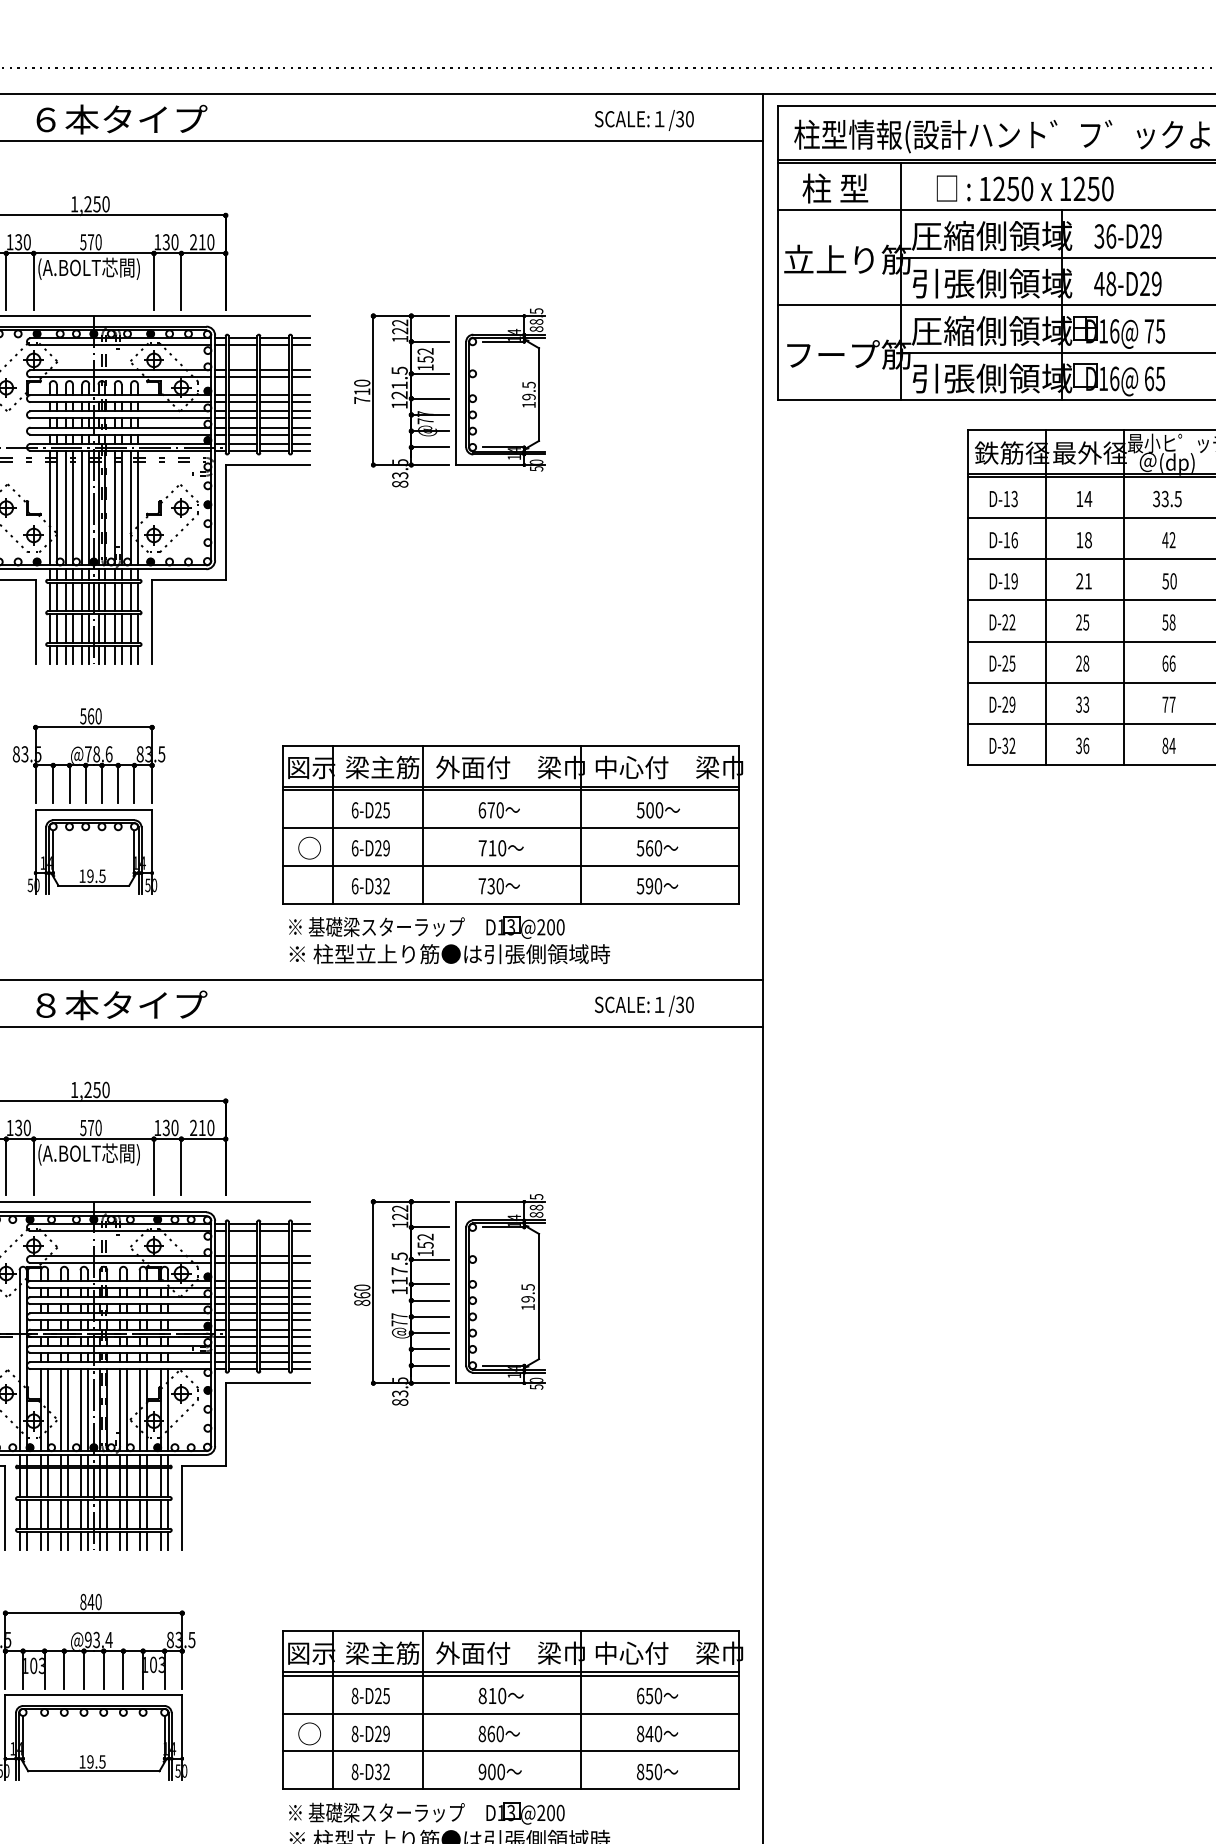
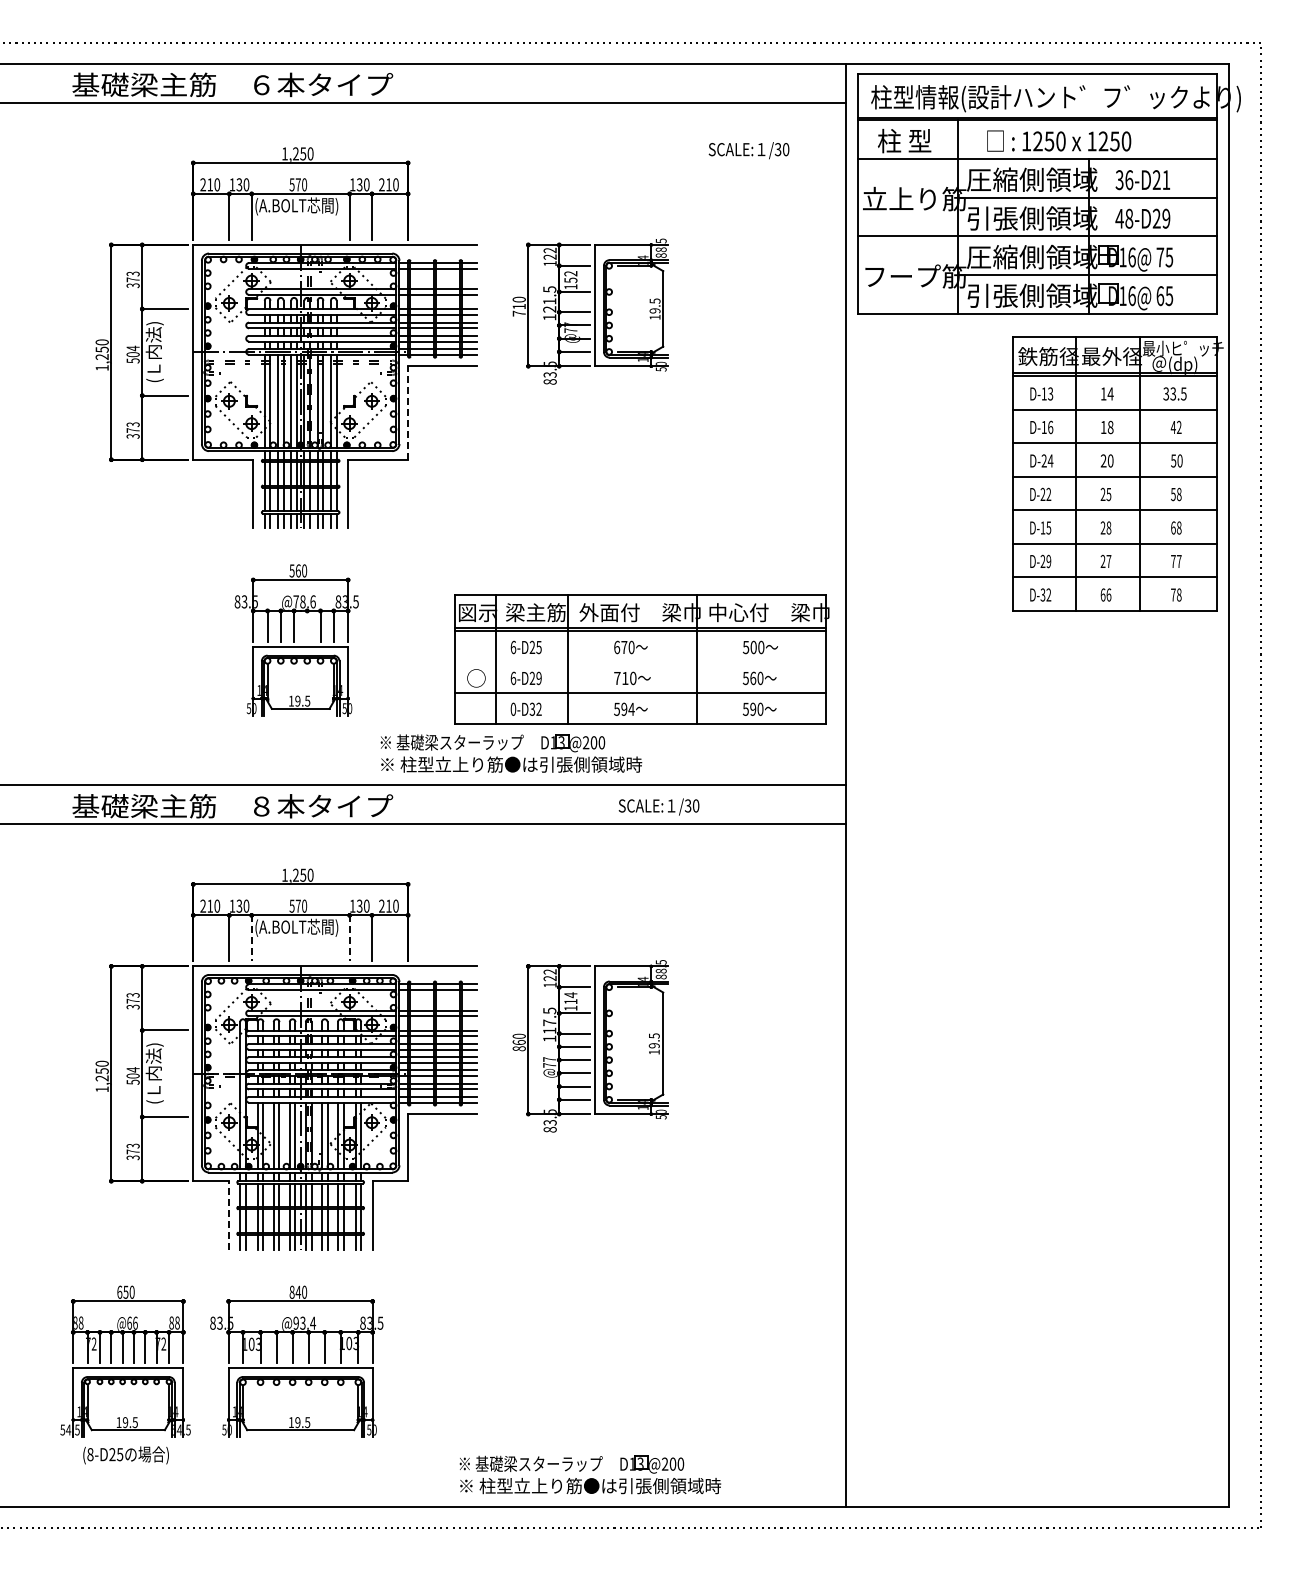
text: (643, 120) -> (748, 150), moved
text: (1156, 236) -> (1166, 180), 36-D29 -> 36-D21
line: (226, 523) -> (408, 413), solid -> dashed
text: (1010, 580) -> (1047, 460), D-19 -> D-24
text: (1088, 580) -> (1110, 460), 21 -> 20
text: (1004, 662) -> (1042, 527), D-25 -> D-15
text: (1171, 662) -> (1178, 527), 66 -> 68
text: (1082, 704) -> (1105, 561), 33 -> 27
text: (1078, 745) -> (1102, 594), 36 -> 66
text: (1169, 745) -> (1176, 594), 84 -> 78
line: (102, 783) -> (307, 625), removed
line: (511, 827) -> (640, 661), removed
text: (355, 885) -> (513, 708), 6-D32 -> 0-D32
text: (491, 885) -> (624, 708), 730 -> 594
part: (449, 940) -> (511, 753), moved
text: (643, 1005) -> (658, 806), moved
line: (33, 1167) -> (251, 938), solid -> dashed
line: (153, 1167) -> (349, 938), solid -> dashed
text: (425, 1241) -> (570, 998), 152 -> 114
line: (5, 1507) -> (228, 1215), solid -> dashed
part: (512, 1710) -> (641, 1380), removed

